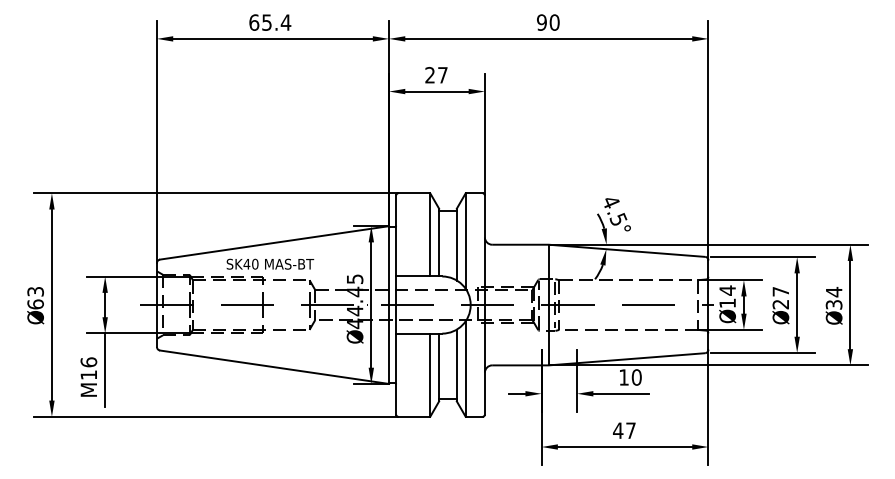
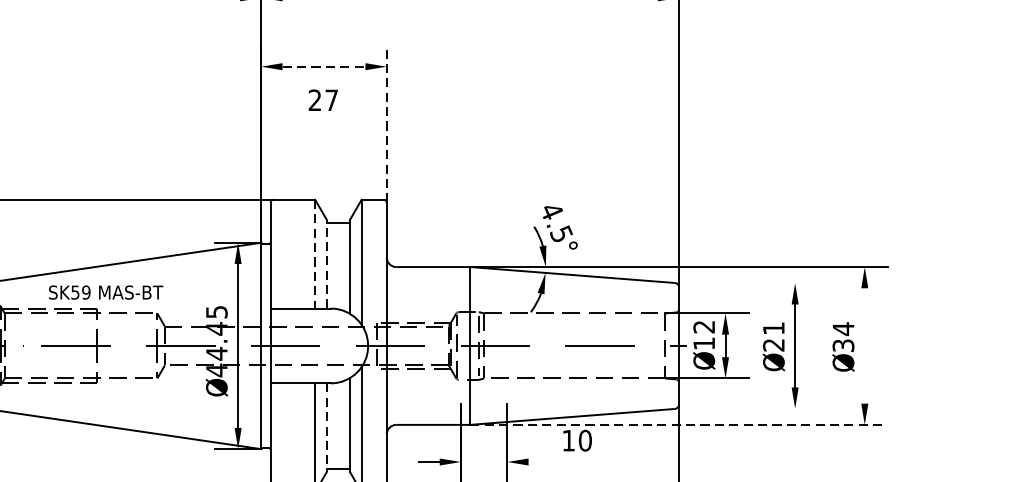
text: (436, 75) -> (323, 100), moved
line: (436, 91) -> (323, 66), solid -> dashed
line: (484, 134) -> (386, 122), solid -> dashed
line: (430, 234) -> (315, 253), solid -> dashed
line: (439, 242) -> (327, 264), solid -> dashed
line: (762, 257) -> (749, 283), removed
text: (250, 264) -> (80, 292), SK40 -> SK59
text: (727, 290) -> (704, 326), 14 -> 12
text: (780, 291) -> (773, 328), 27 -> 21
line: (850, 304) -> (864, 345), removed
line: (762, 352) -> (749, 408), removed
line: (708, 365) -> (679, 425), solid -> dashed
line: (439, 367) -> (327, 427), solid -> dashed
line: (621, 393) -> (565, 461), removed

